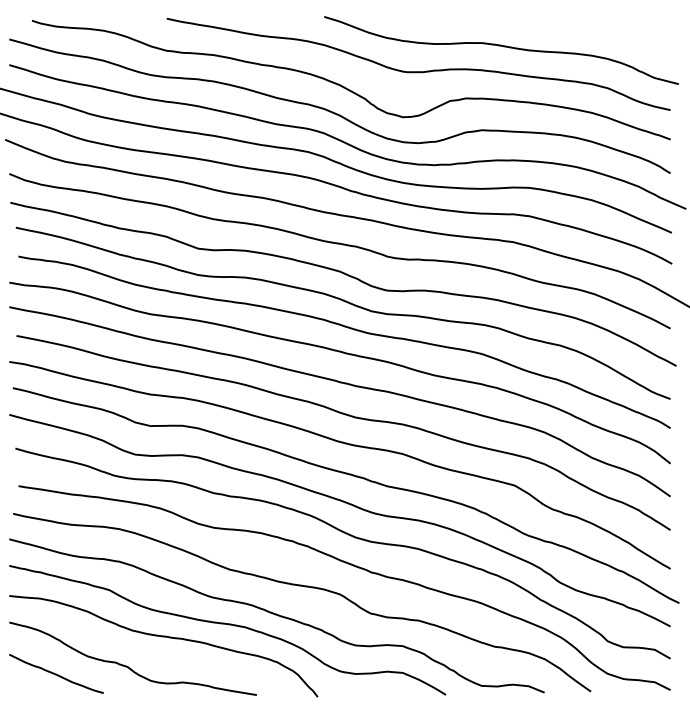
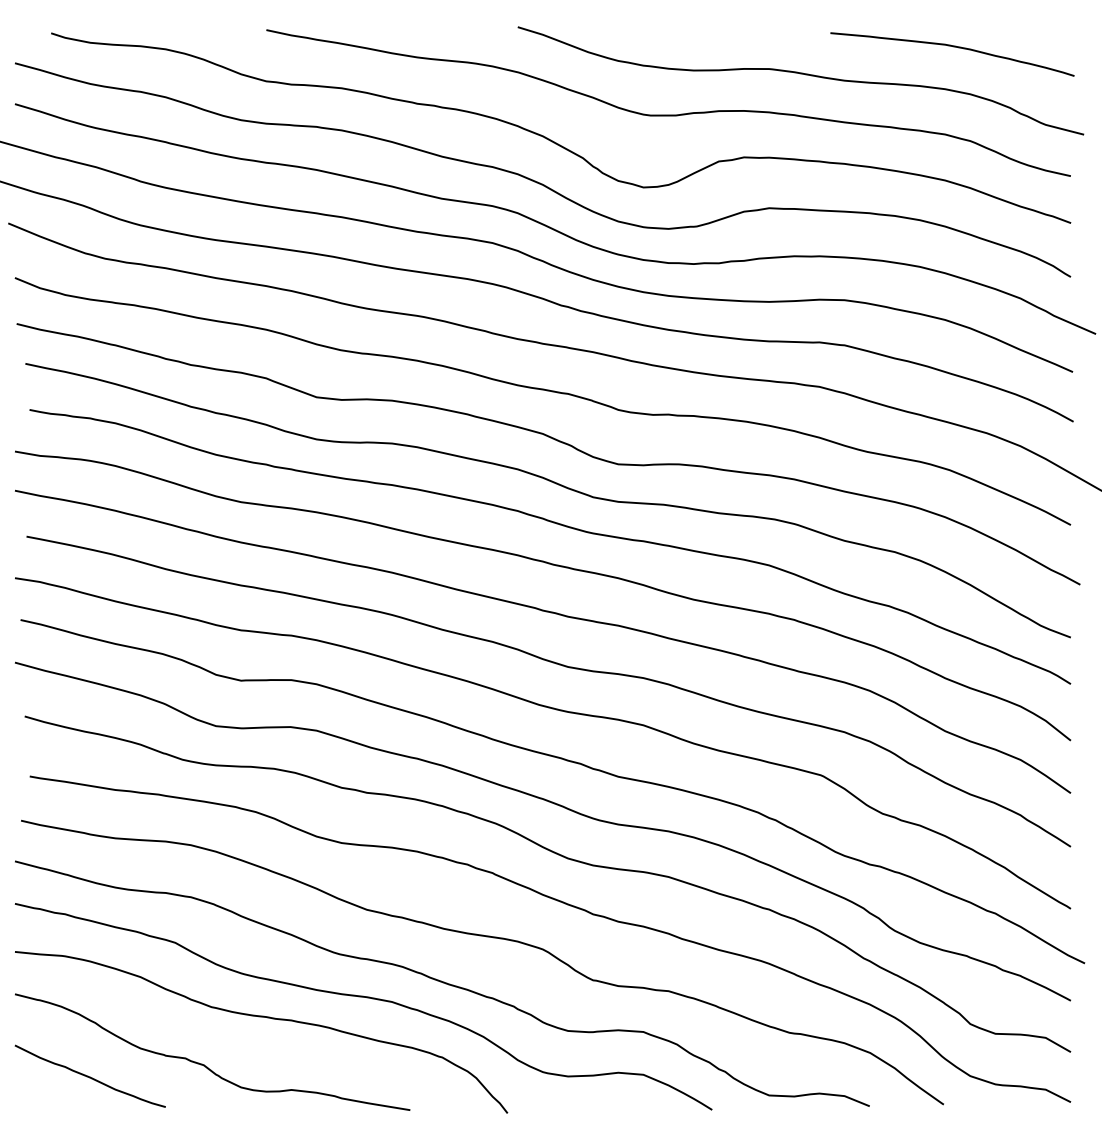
curve: (596, 29) -> (952, 47), added

